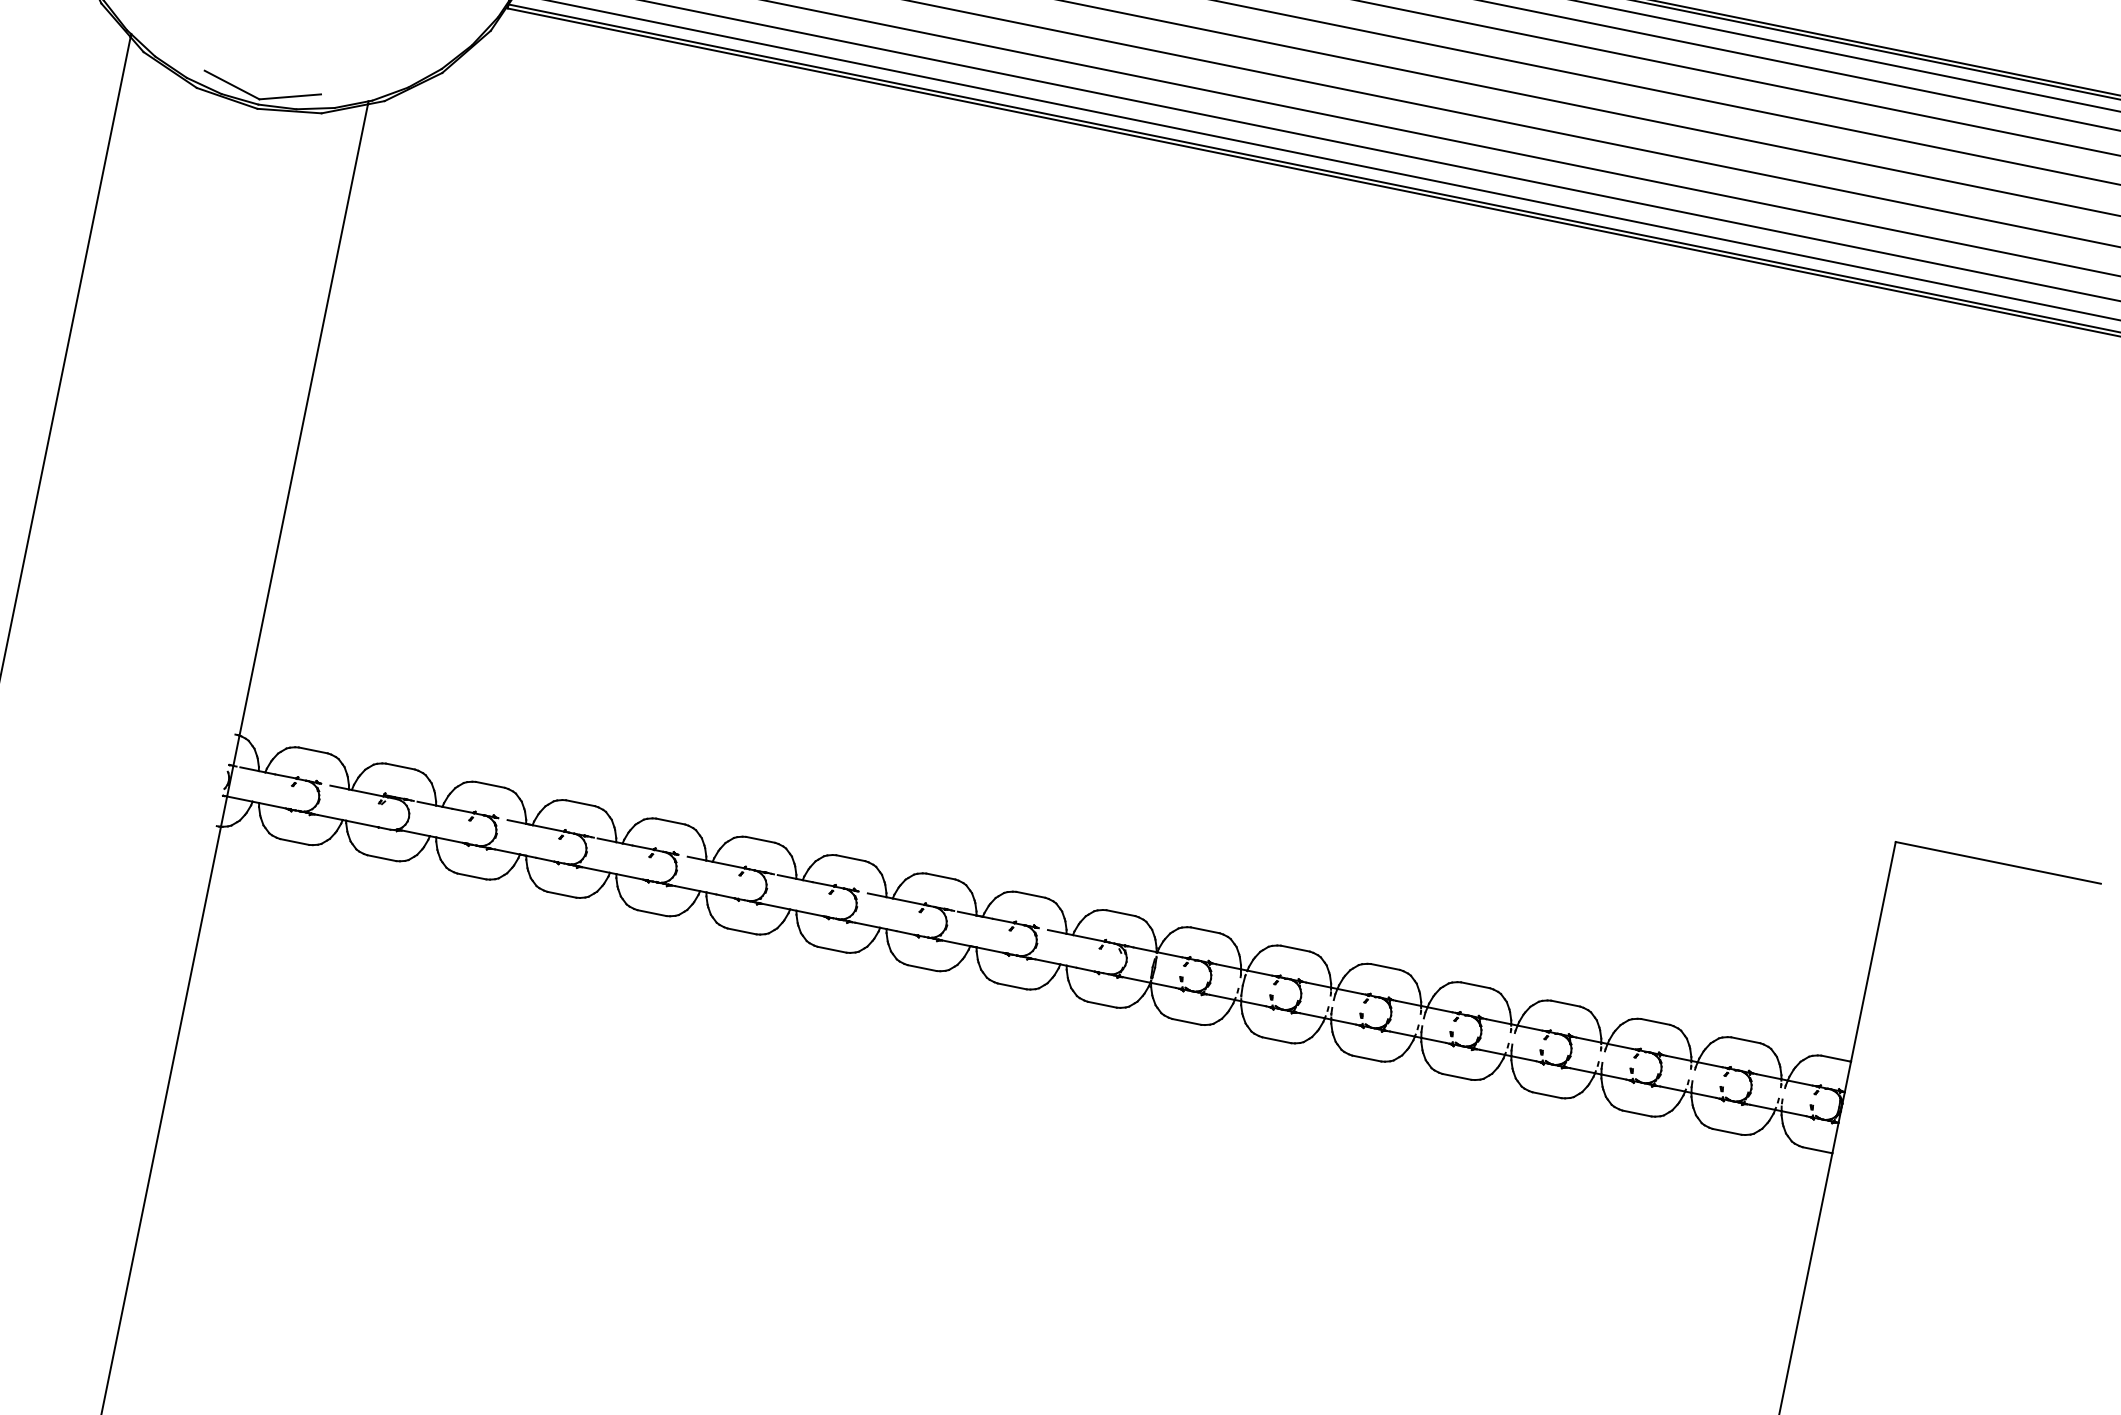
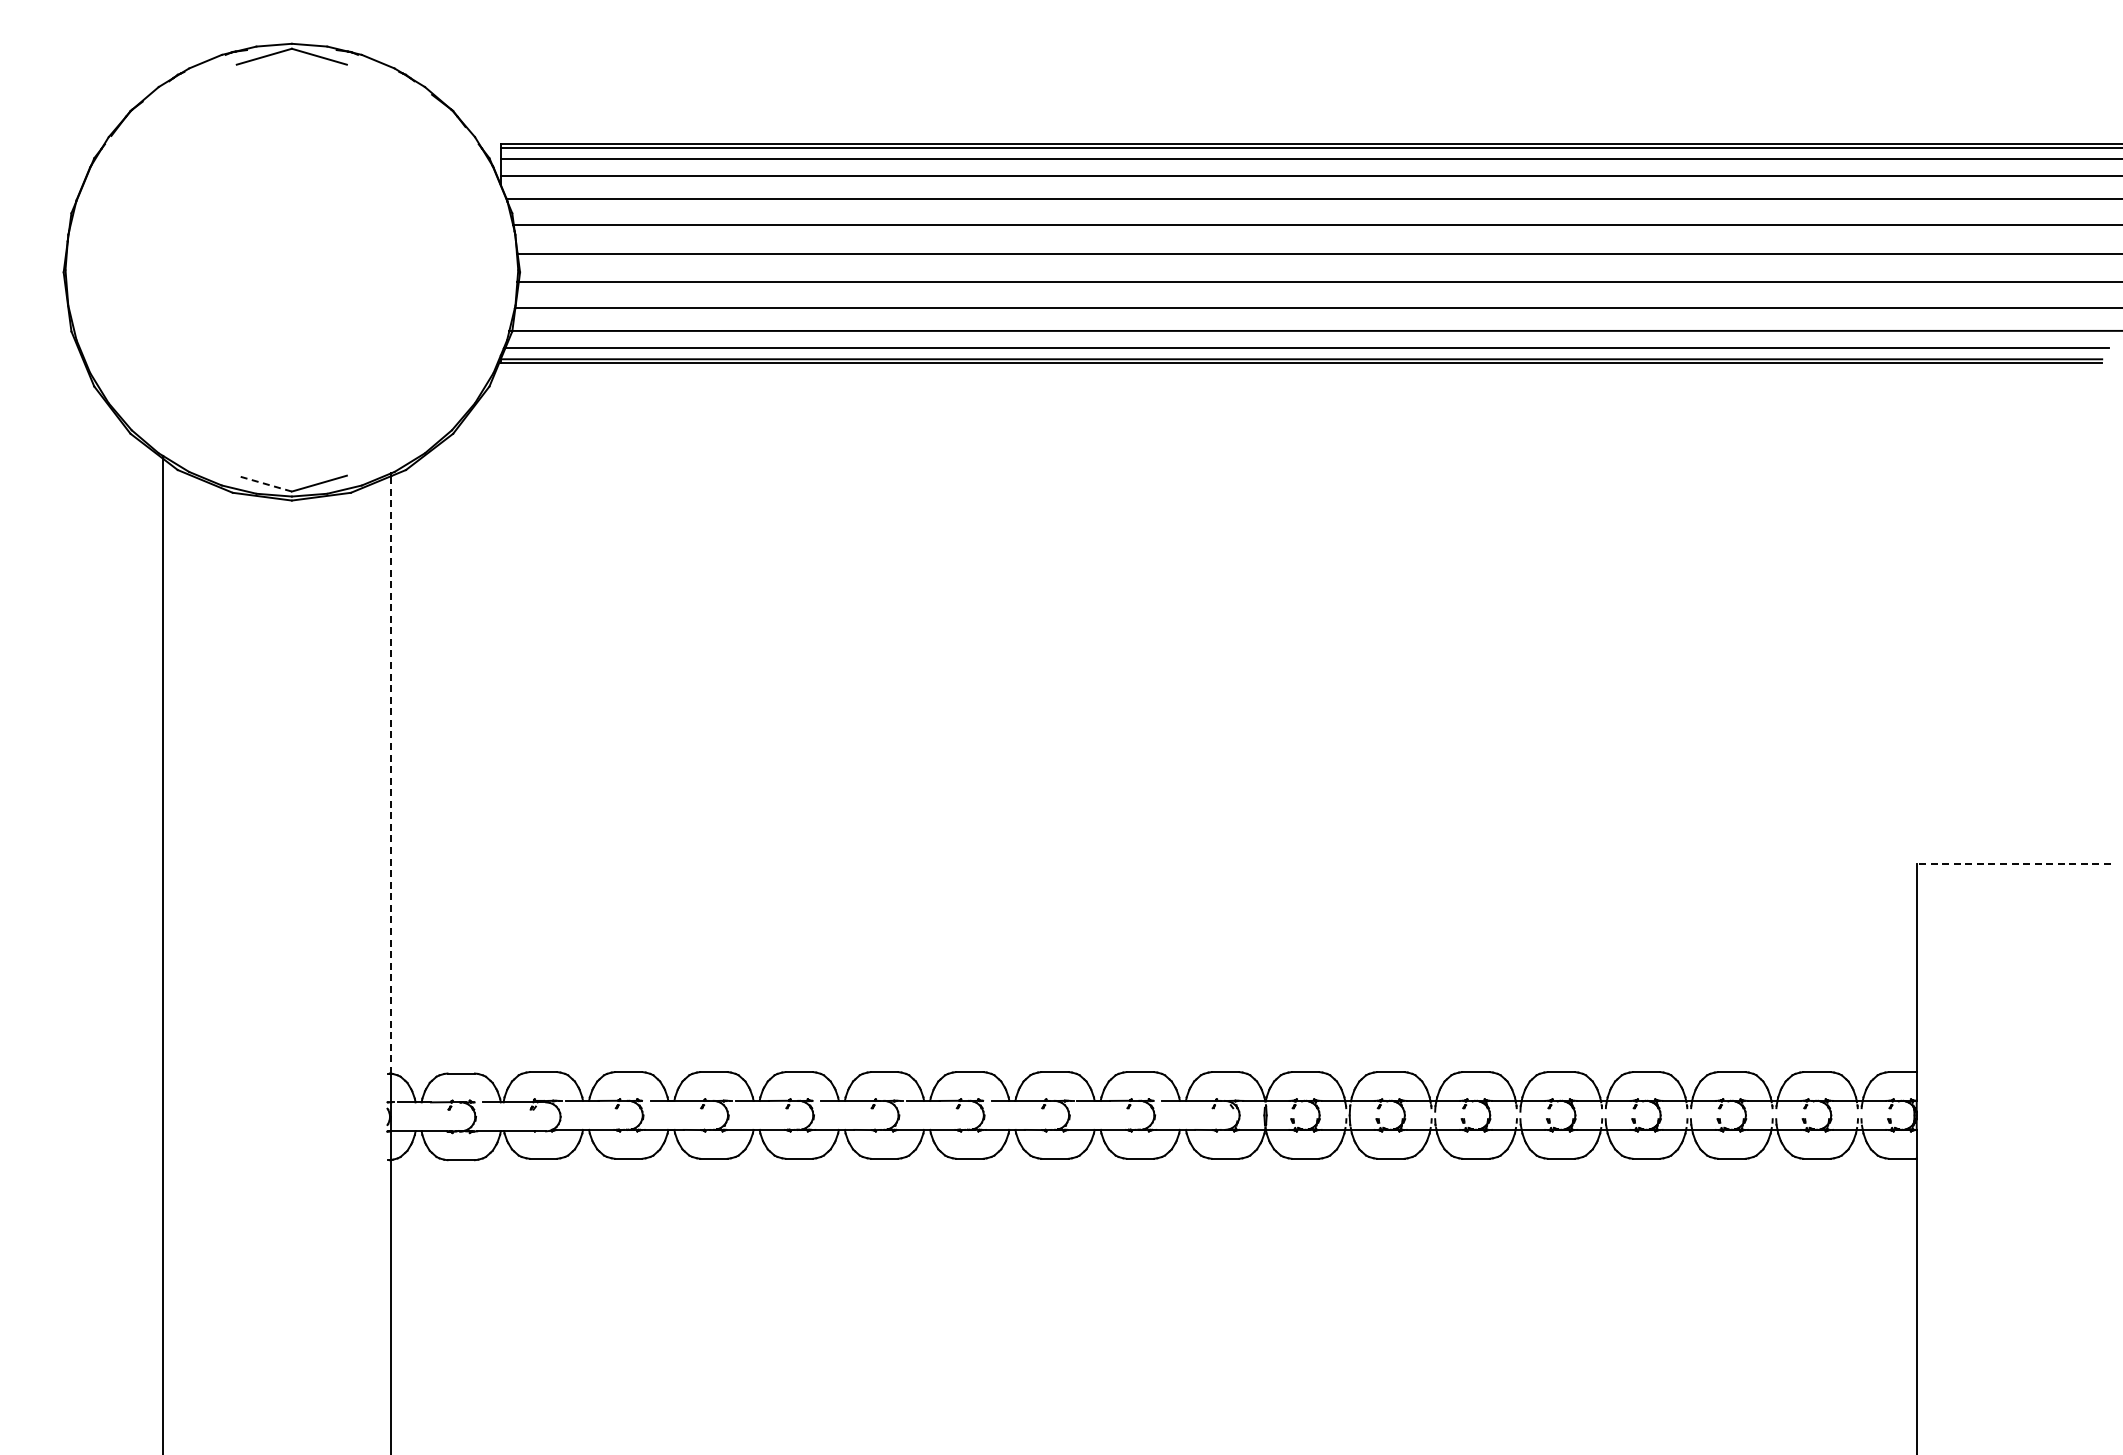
line: (232, 84) -> (264, 483), solid -> dashed
line: (303, 419) -> (391, 774), solid -> dashed
line: (1997, 863) -> (2013, 864), solid -> dashed

